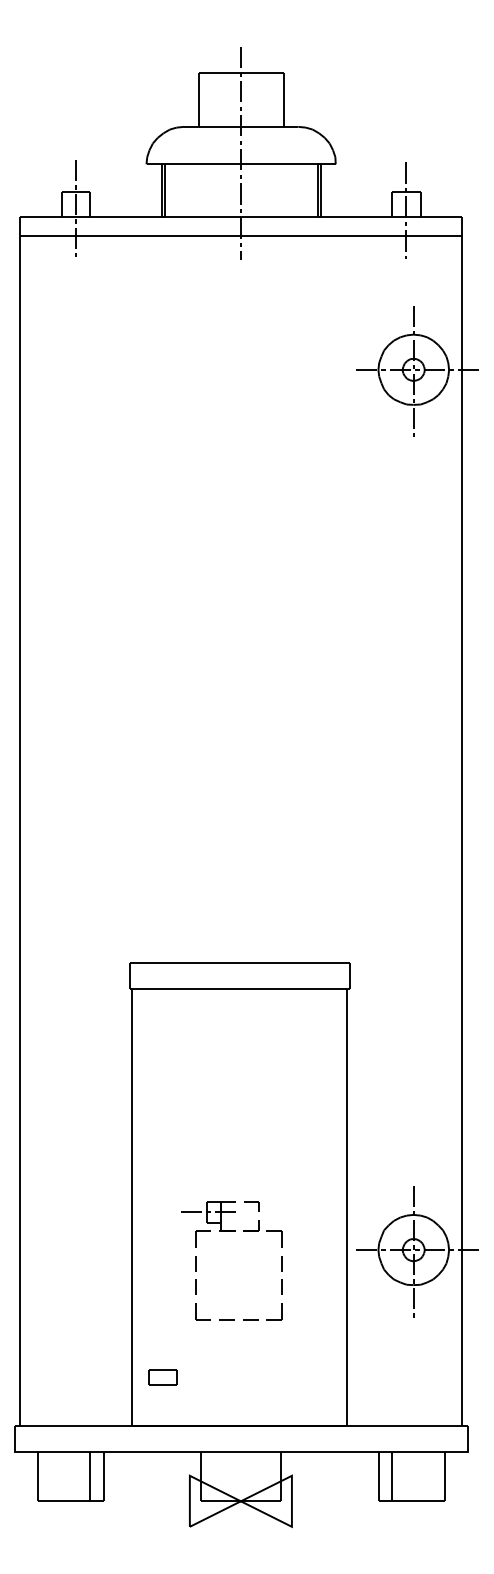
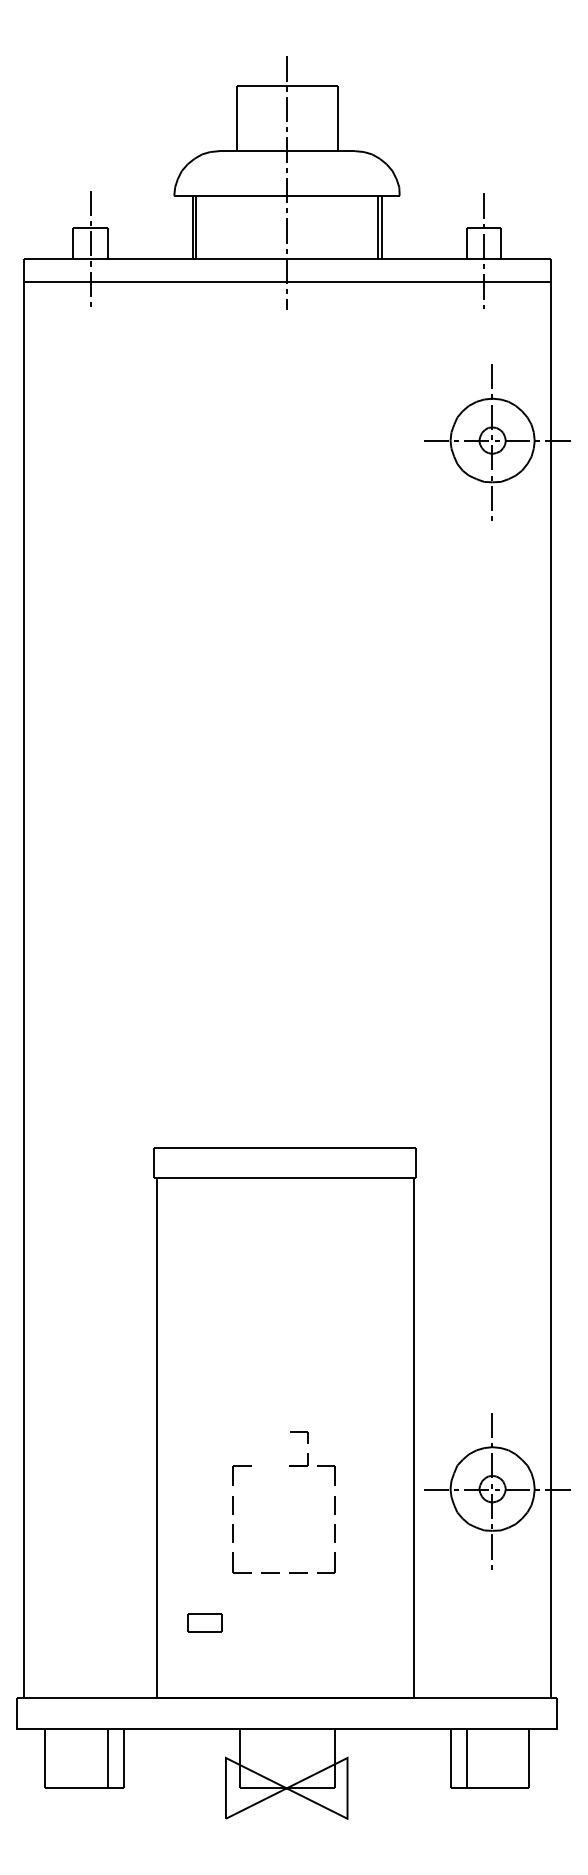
part: (207, 1215) -> (247, 1448), removed
part: (162, 1377) -> (204, 1622), moved

